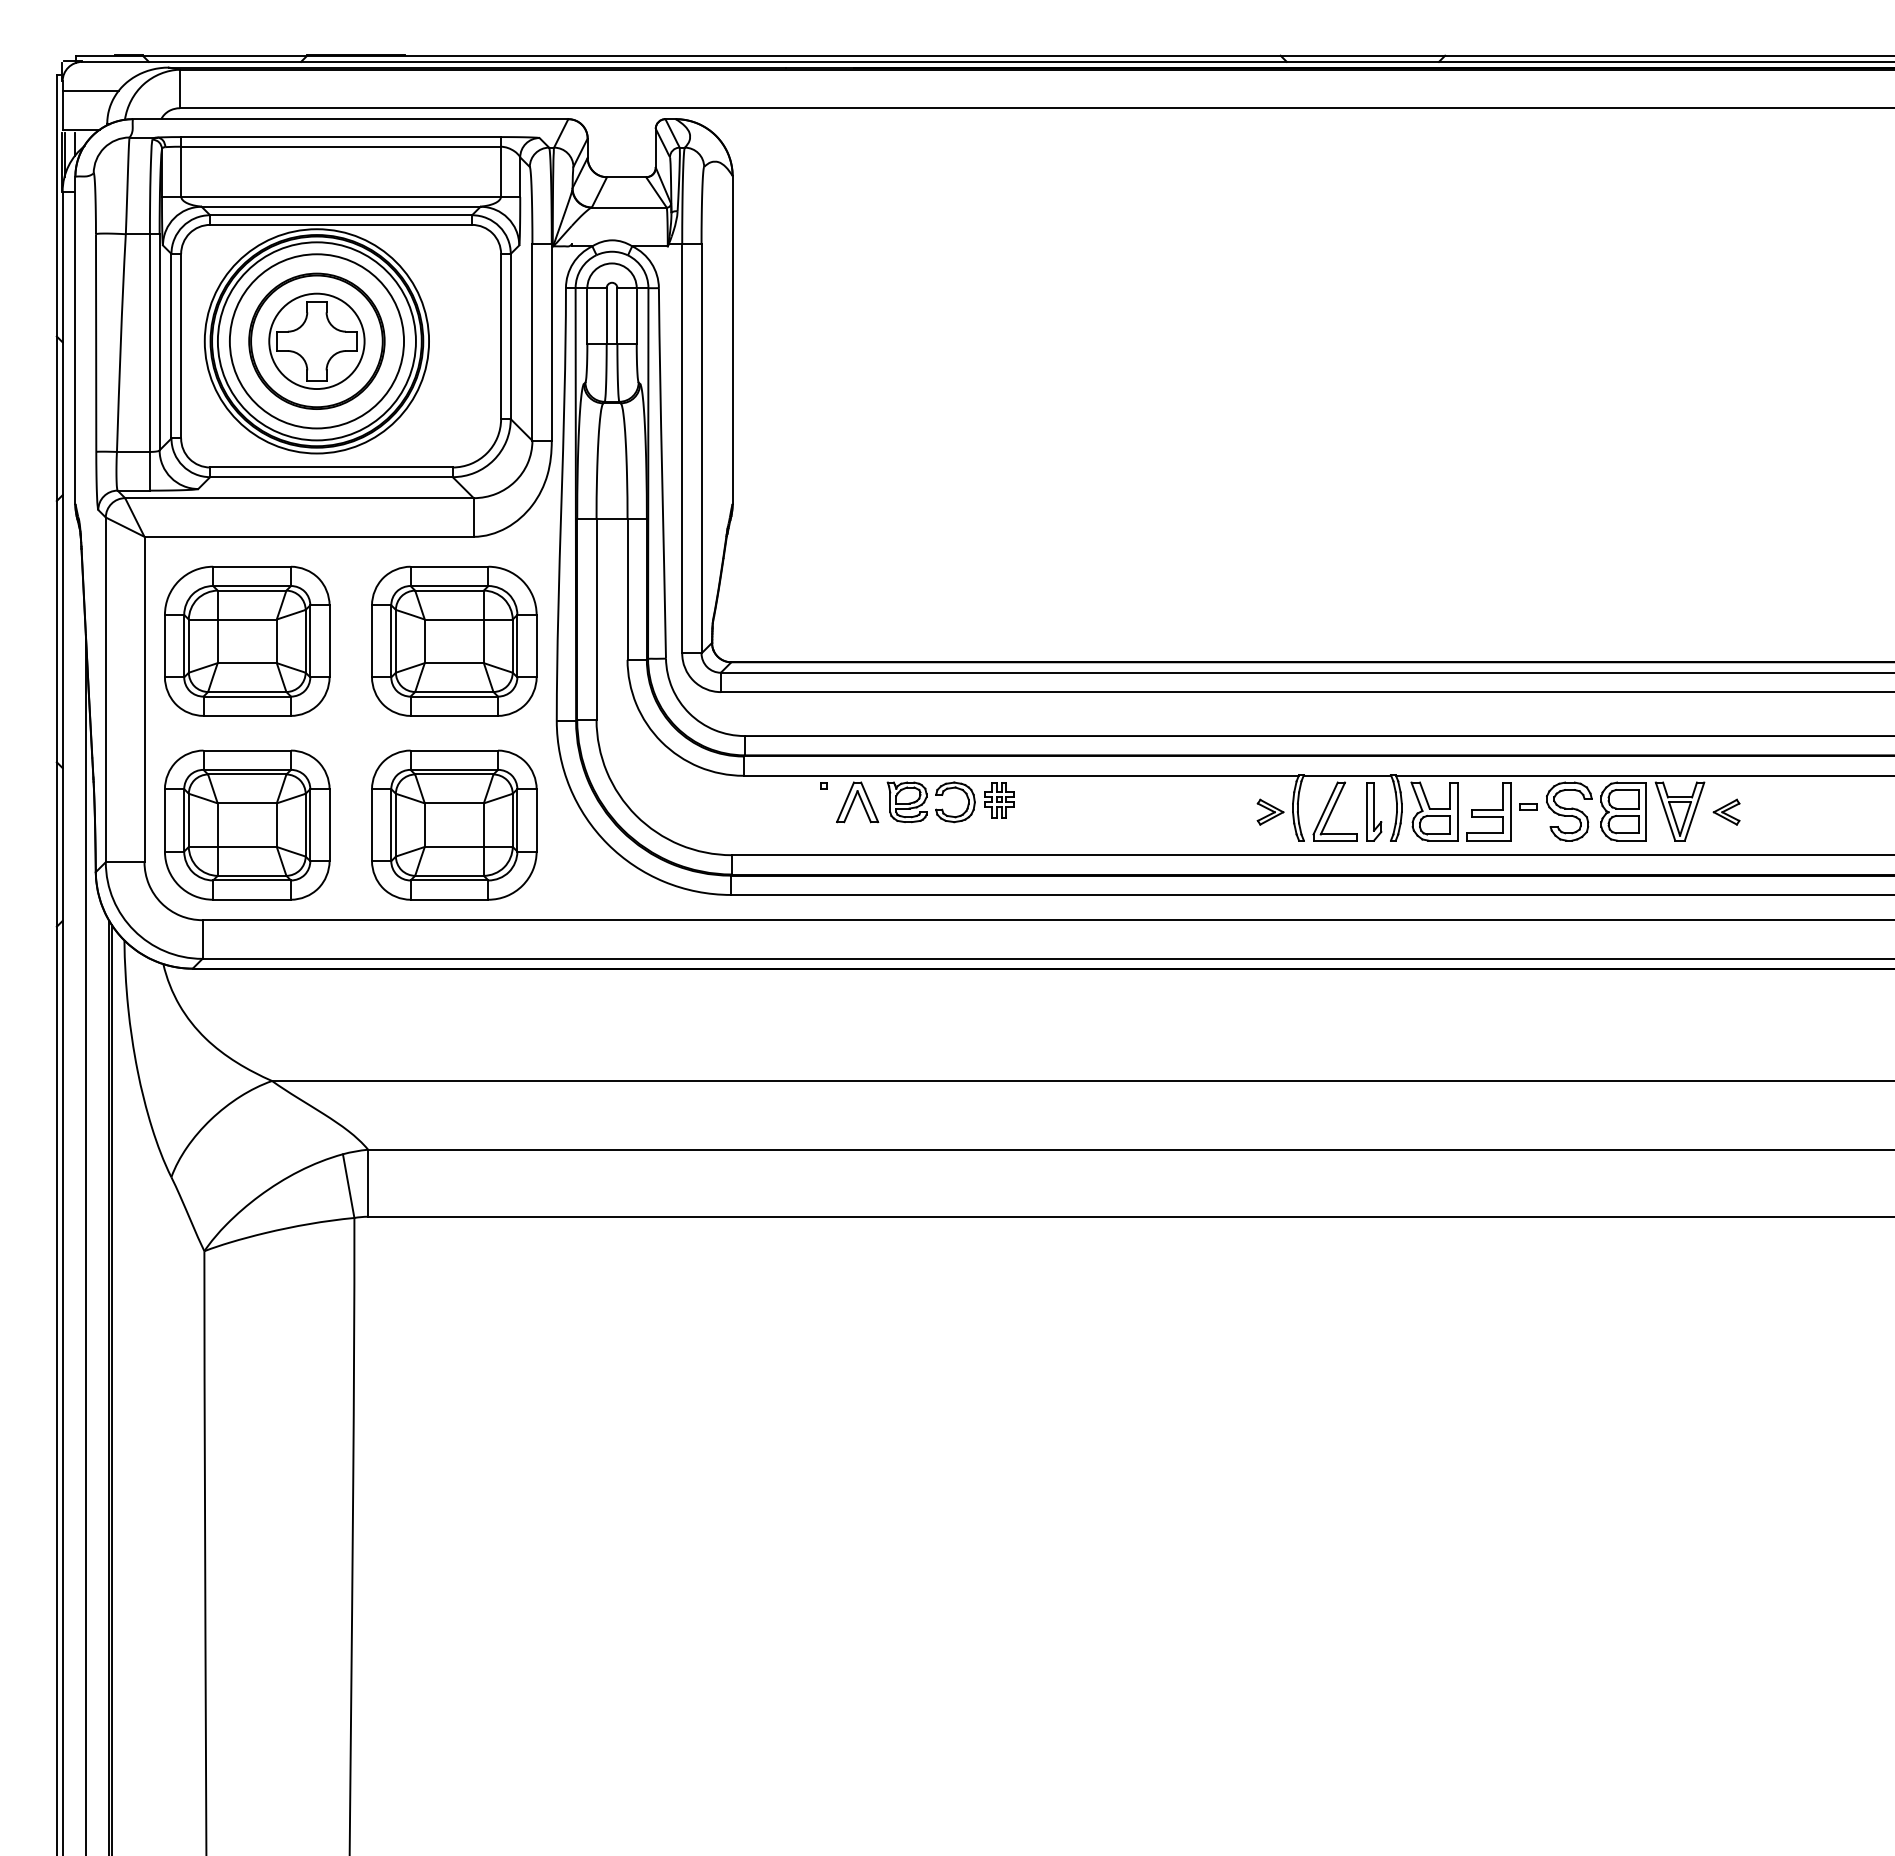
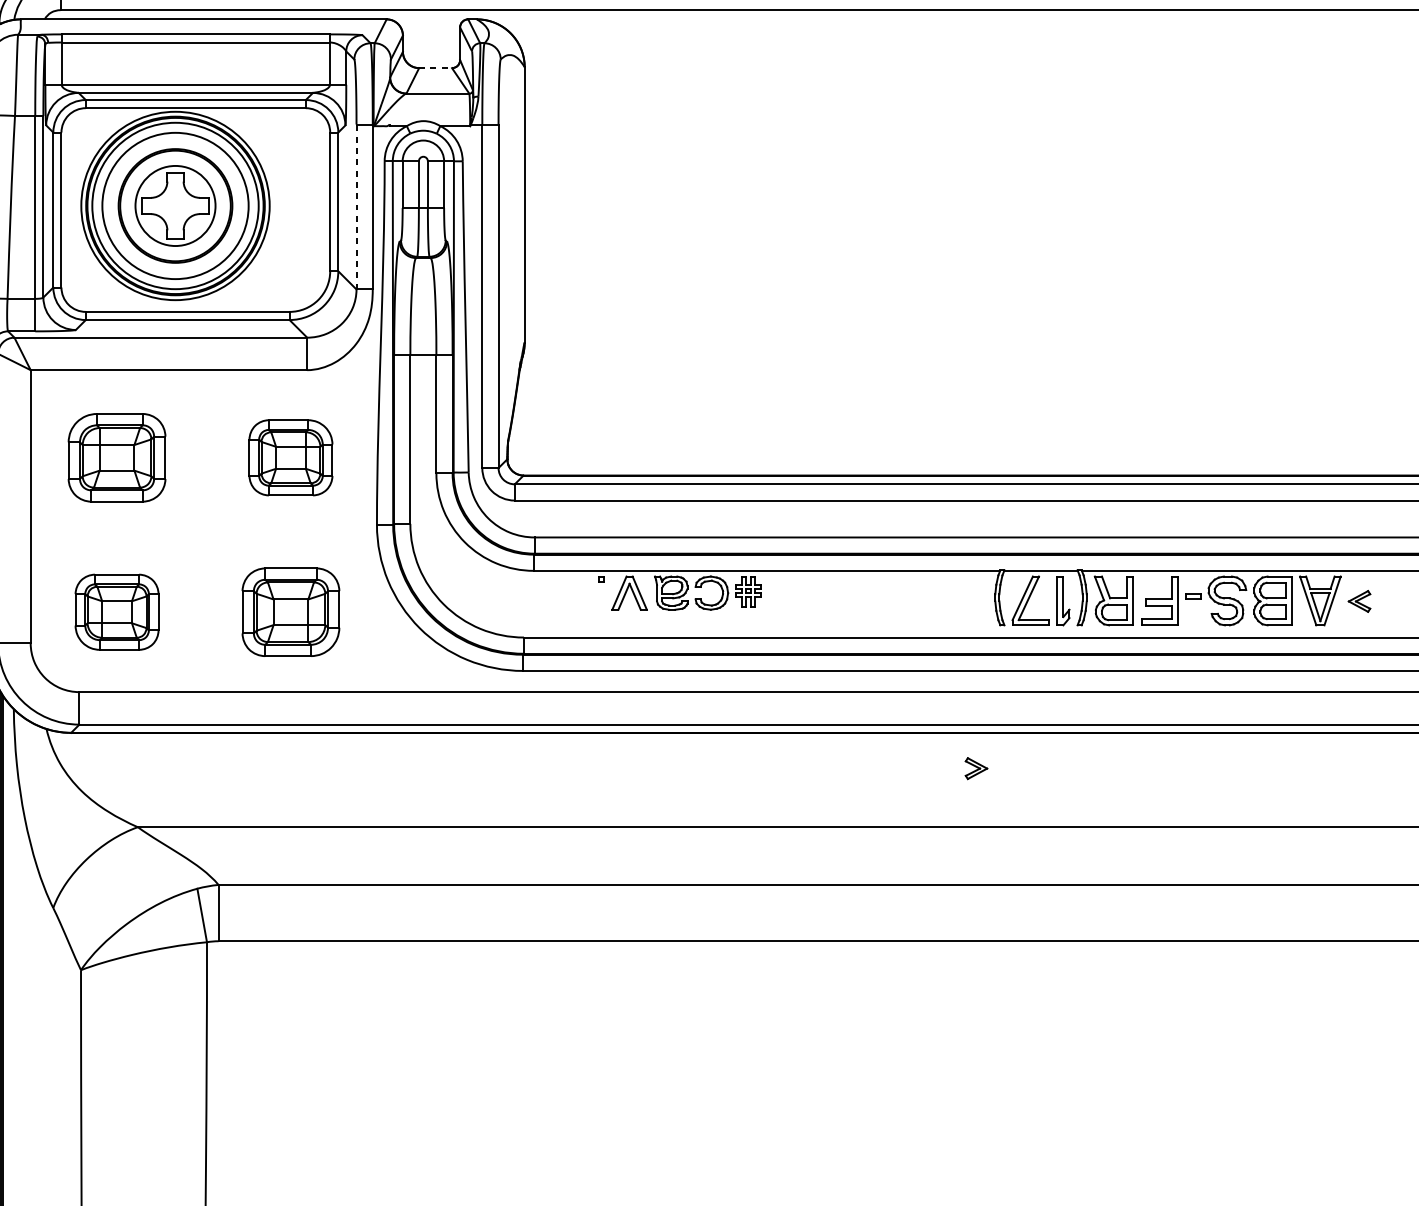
line: (626, 177) -> (435, 68), solid -> dashed
line: (532, 342) -> (356, 206), solid -> dashed
part: (247, 640) -> (117, 457), size x0.7
part: (454, 640) -> (291, 457), size x0.6
part: (1270, 811) -> (976, 767), moved
part: (247, 824) -> (117, 611), size x0.6
part: (454, 824) -> (291, 611), size x0.7

